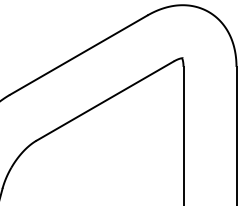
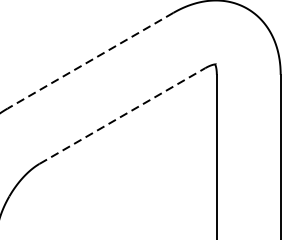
line: (78, 55) -> (90, 61), solid -> dashed
line: (105, 100) -> (122, 115), solid -> dashed

